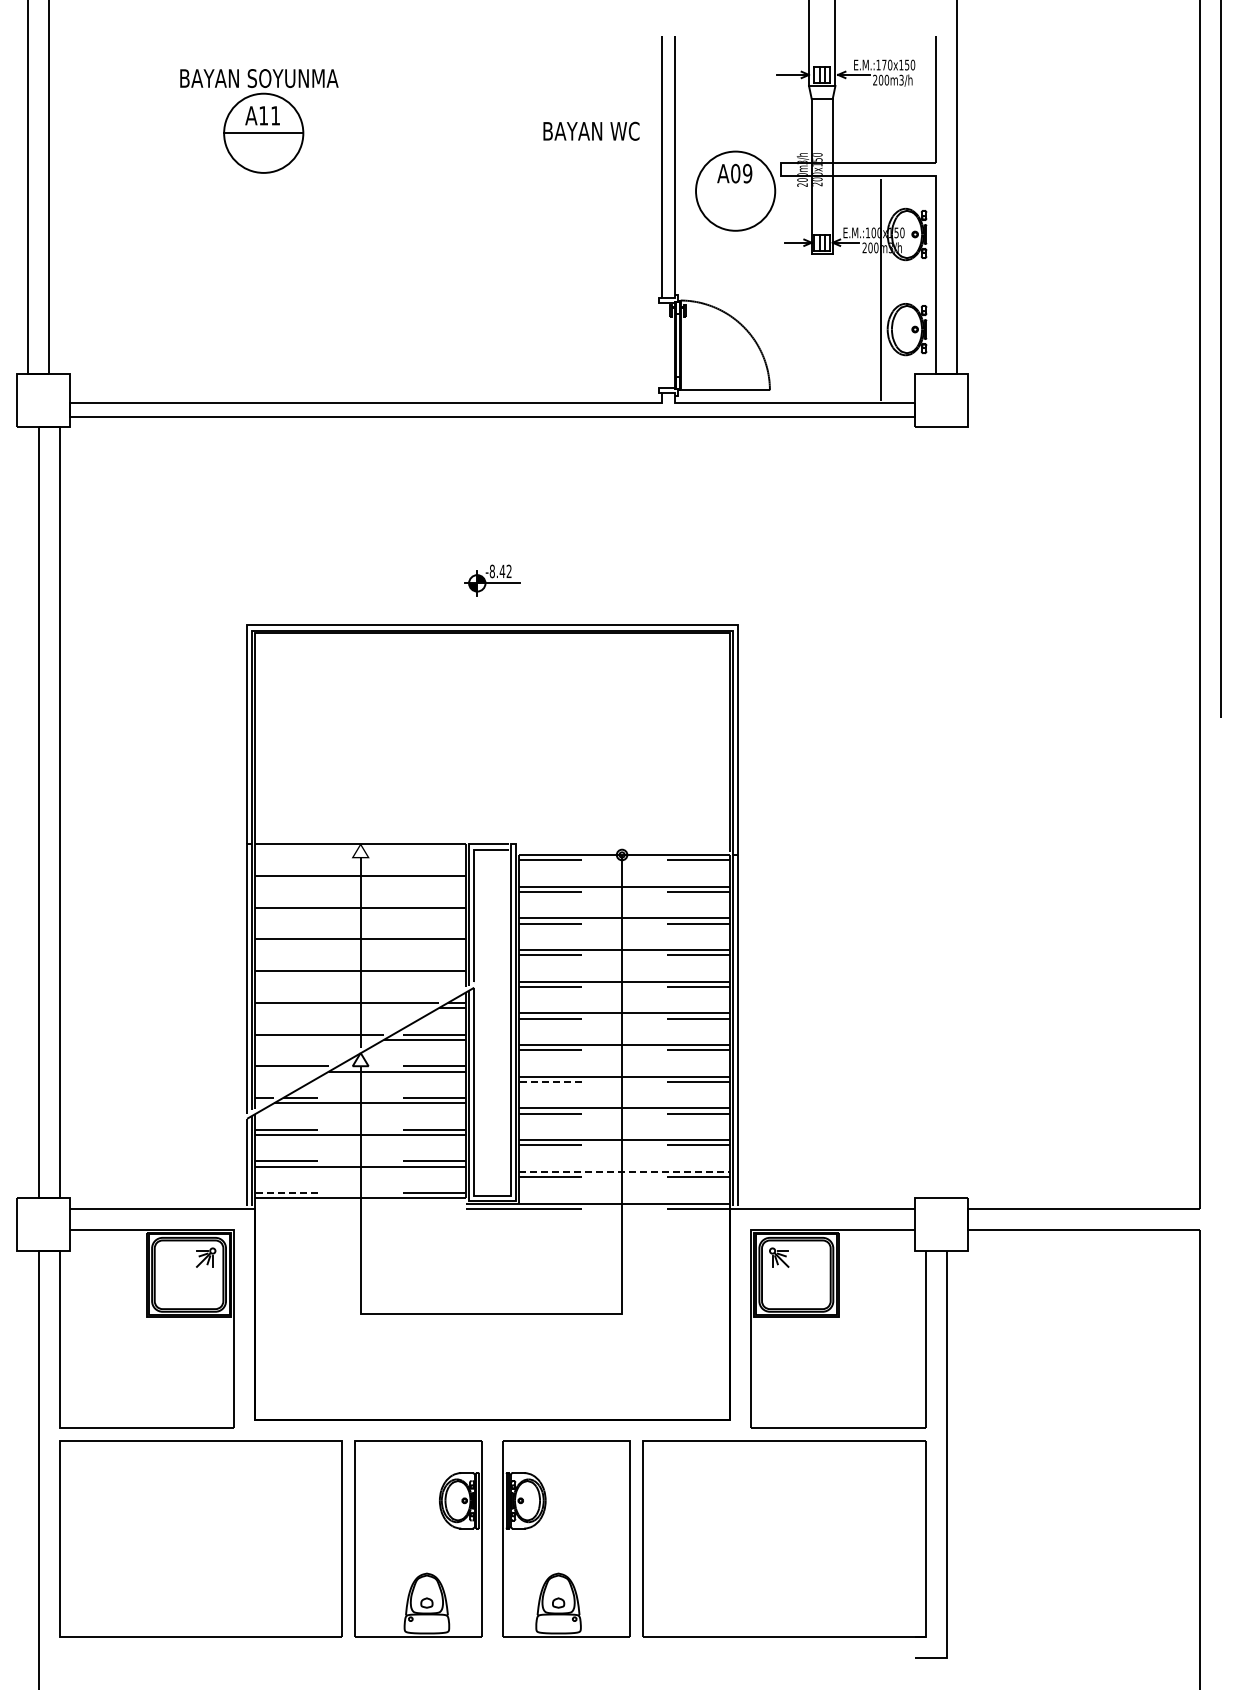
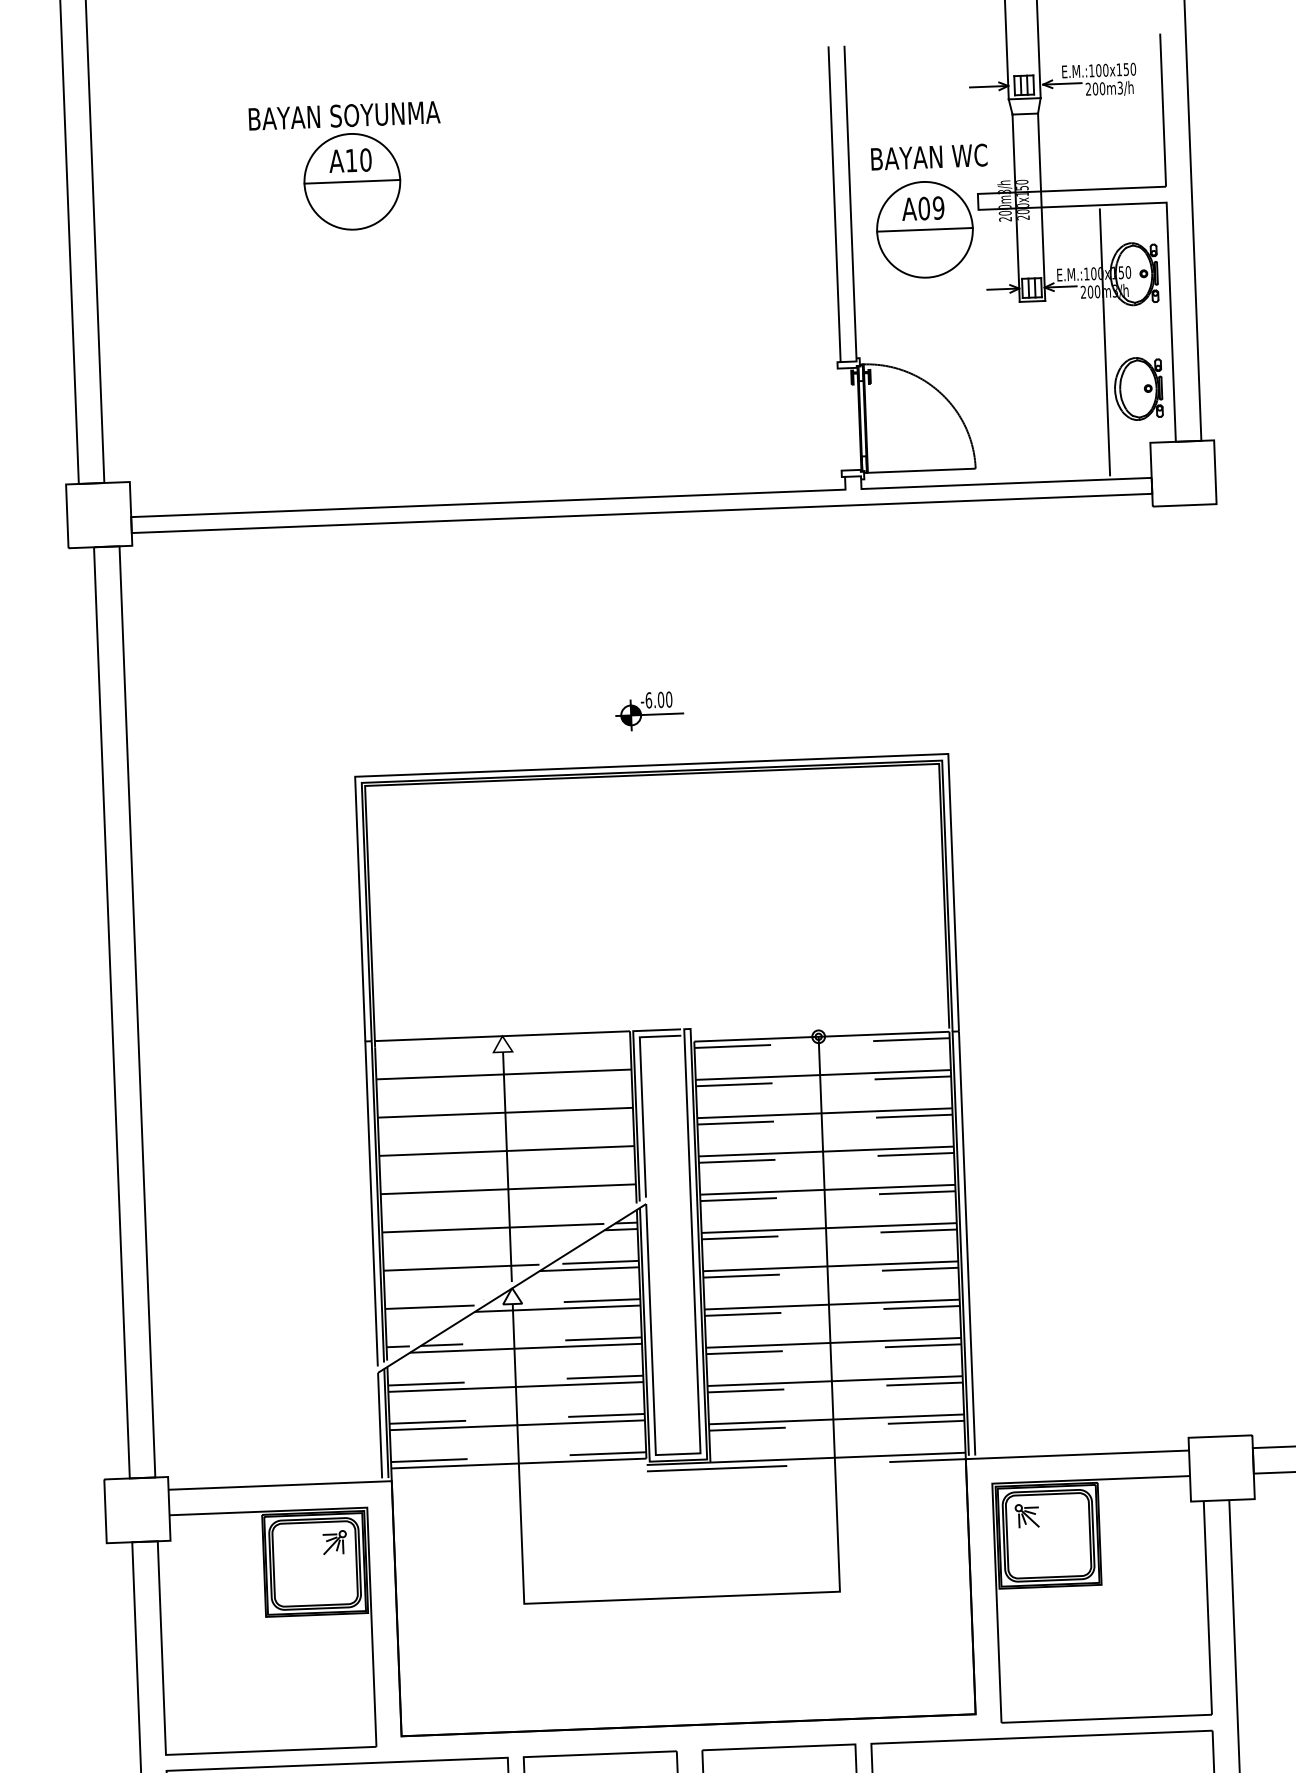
text: (884, 64) -> (1098, 69), E.M.:170x150 -> E.M.:100x150
text: (275, 115) -> (365, 159), A11 -> A10
text: (591, 130) -> (929, 156), moved
line: (735, 191) -> (924, 230), added
text: (500, 571) -> (658, 700), -8.42 -> -6.00
line: (550, 1082) -> (742, 1314), dashed -> solid
line: (624, 1171) -> (836, 1418), dashed -> solid
line: (286, 1192) -> (428, 1460), dashed -> solid

